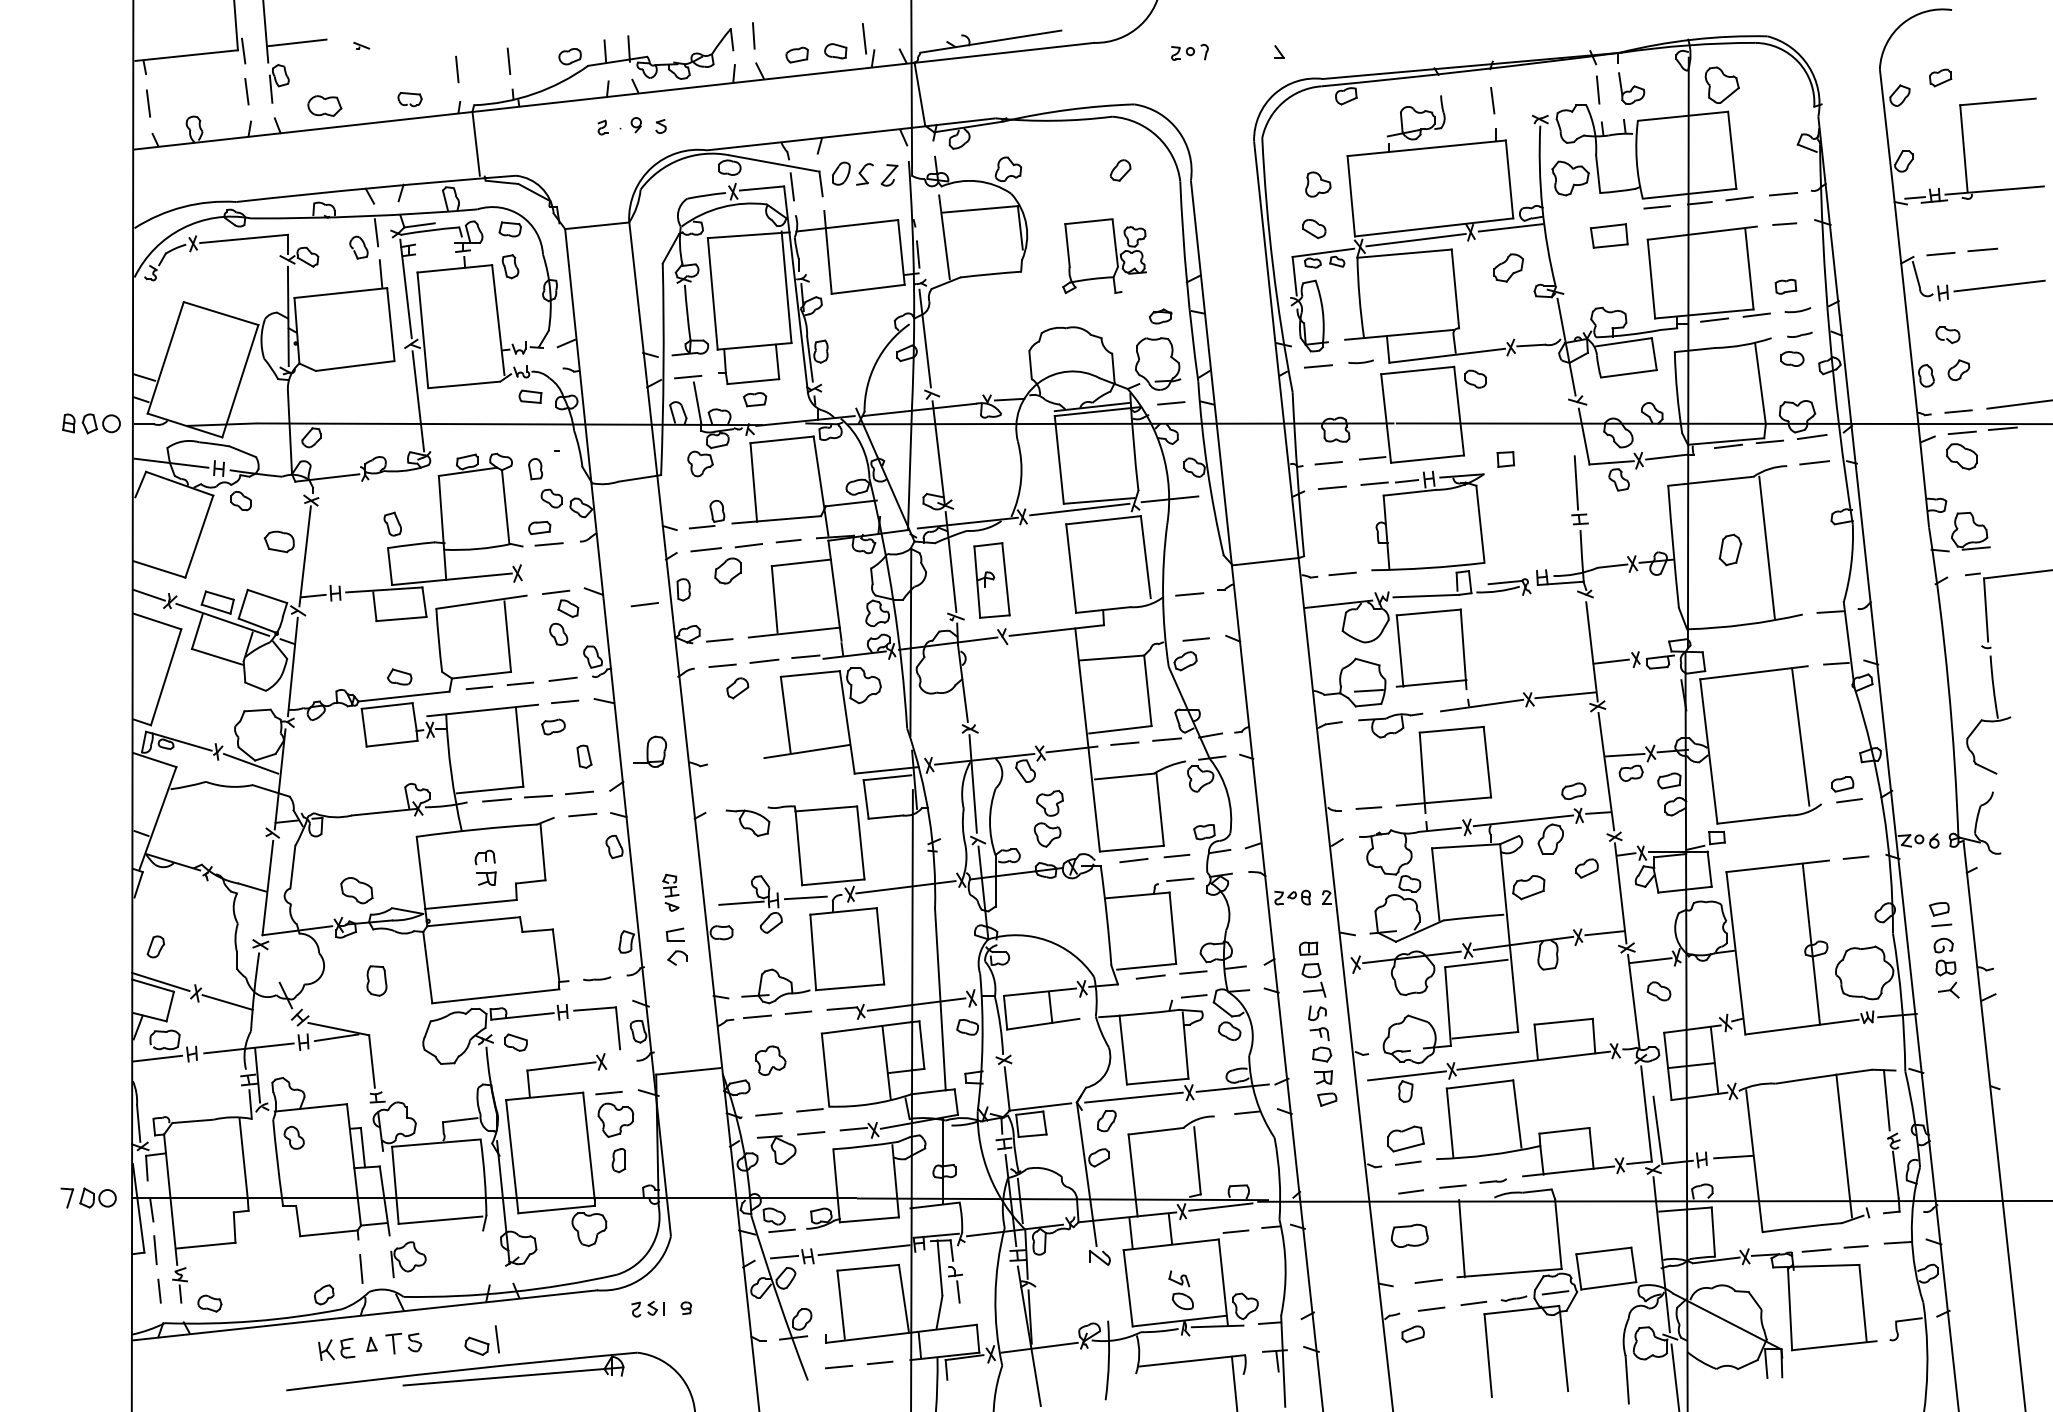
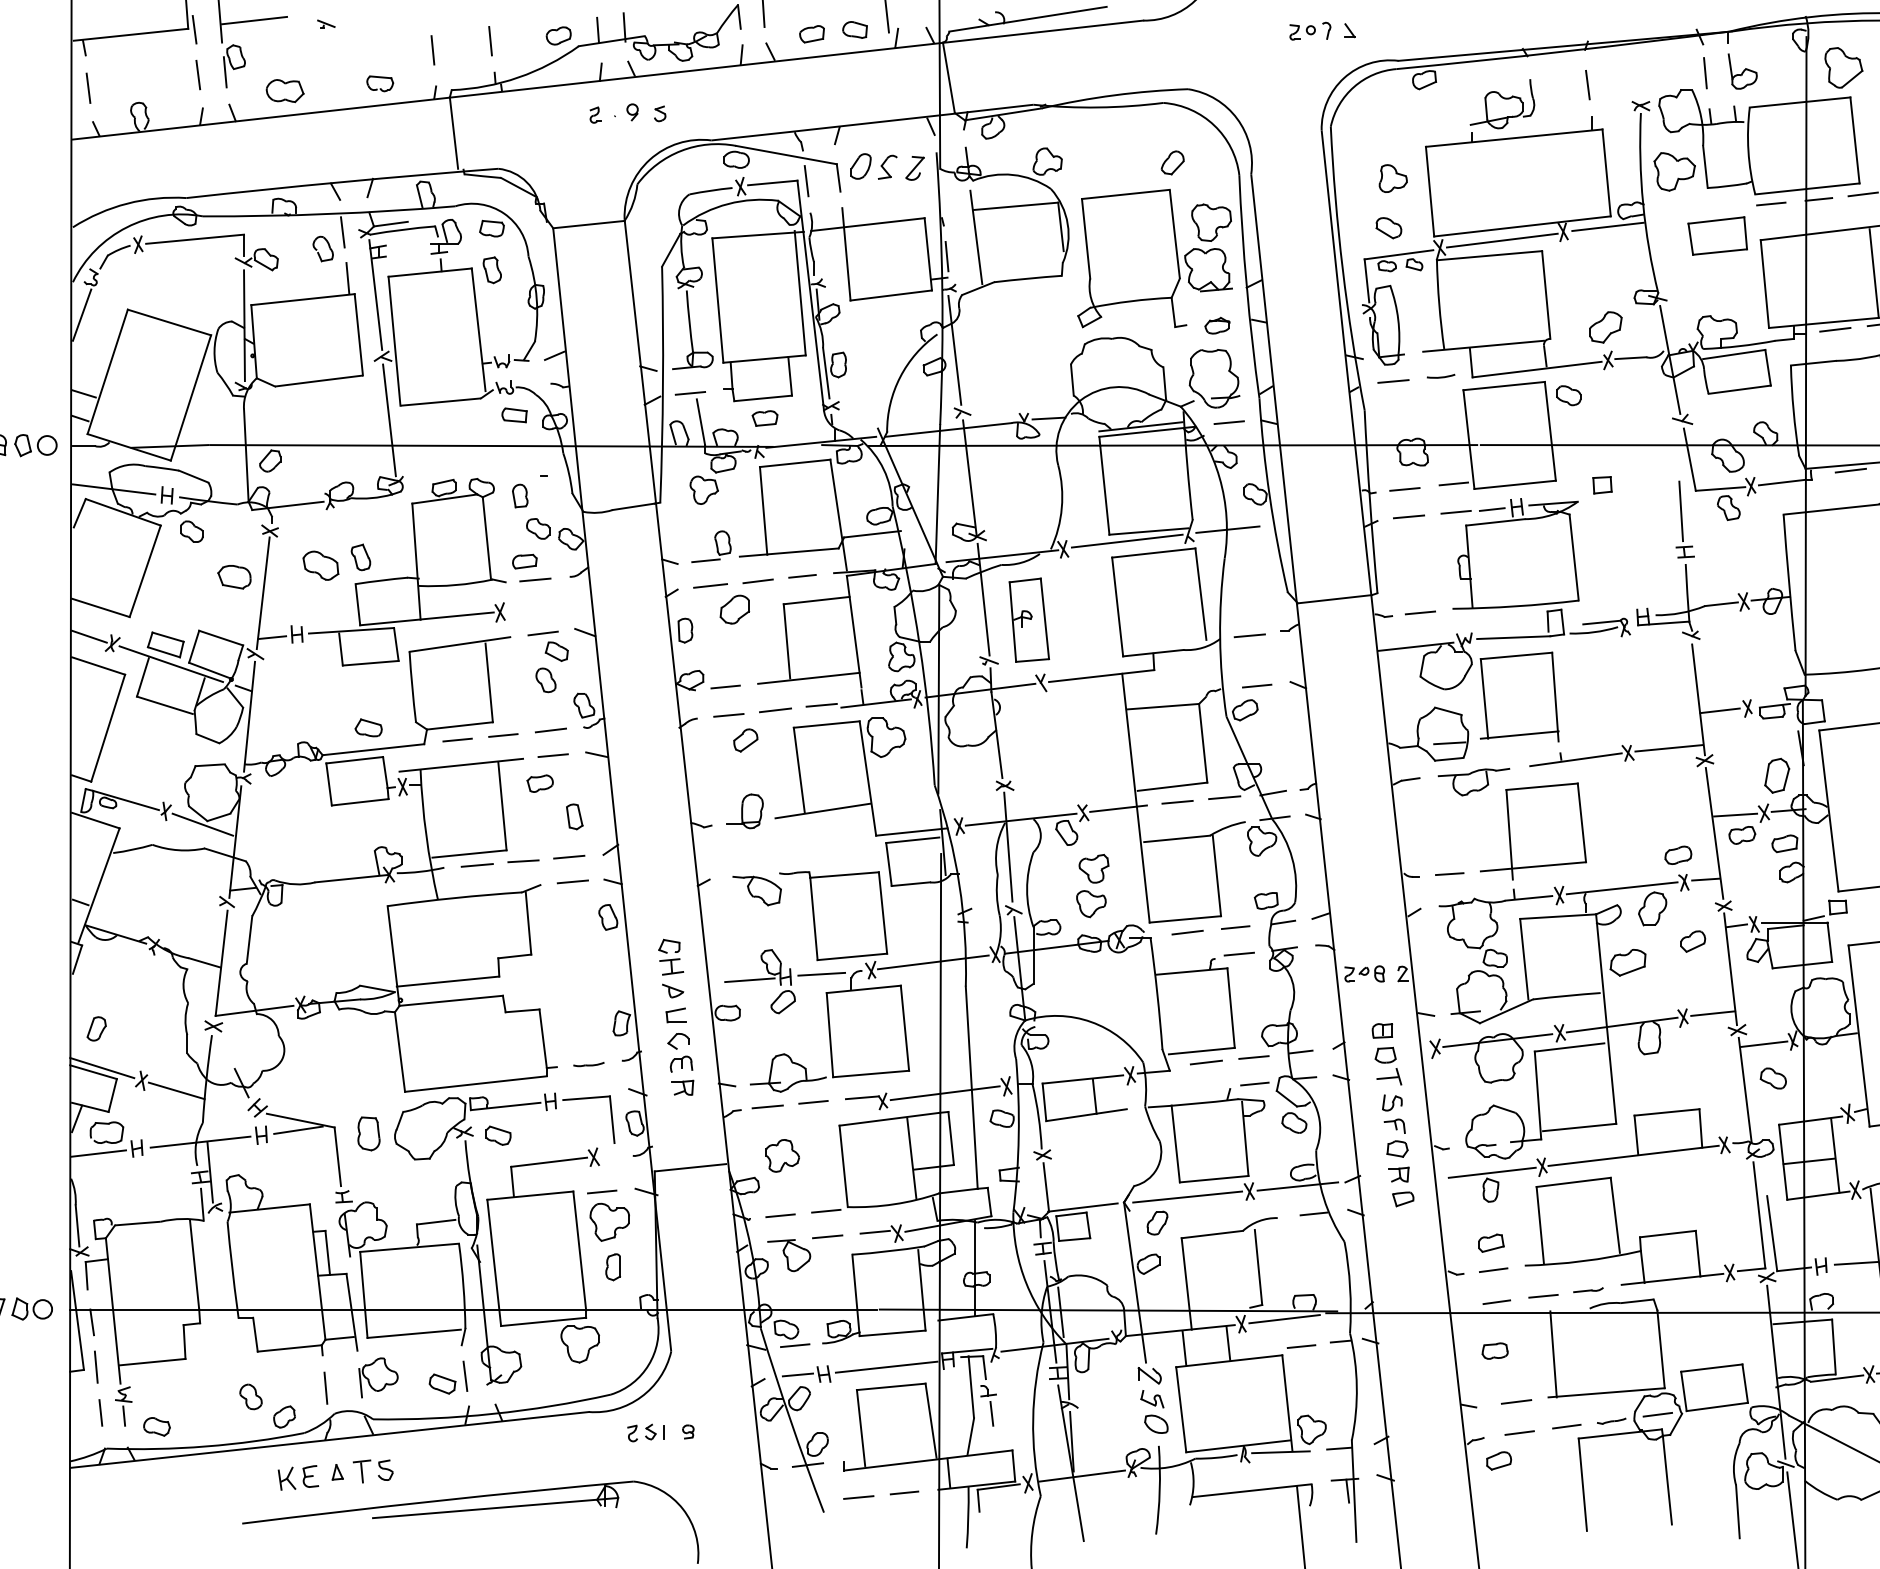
part: (1189, 52) -> (1309, 31), moved
part: (1609, 235) -> (1718, 235), size x1.43
part: (1104, 255) -> (1154, 257), size x1.67
part: (1508, 267) -> (1605, 326), moved
line: (142, 306) -> (81, 314), added
part: (1730, 549) -> (1777, 775), moved
line: (644, 604) -> (641, 647), removed
part: (649, 751) -> (744, 810), moved
part: (485, 867) -> (681, 1075), moved
part: (356, 890) -> (320, 565), moved
part: (670, 892) -> (670, 968), size x1.43
part: (376, 980) -> (368, 1133), moved
part: (293, 1137) -> (250, 1396), moved
part: (1406, 1138) -> (1491, 1242), size x0.62
part: (1409, 1235) -> (1495, 1350), size x0.62
part: (1180, 1290) -> (1153, 1412), moved
part: (481, 1340) -> (447, 1377), moved

